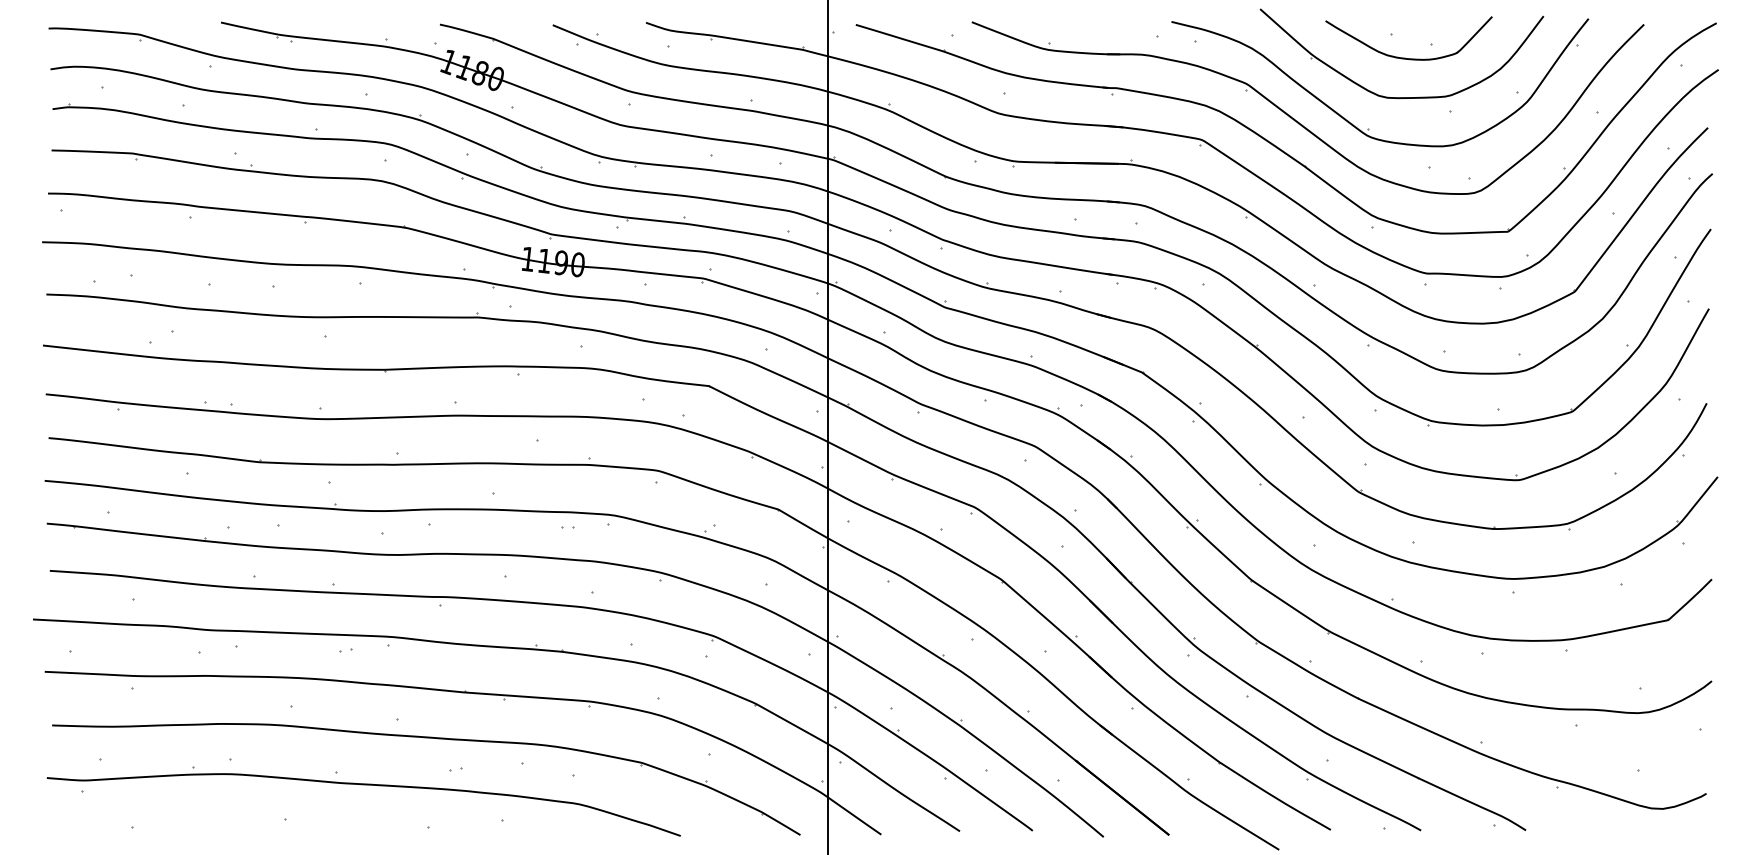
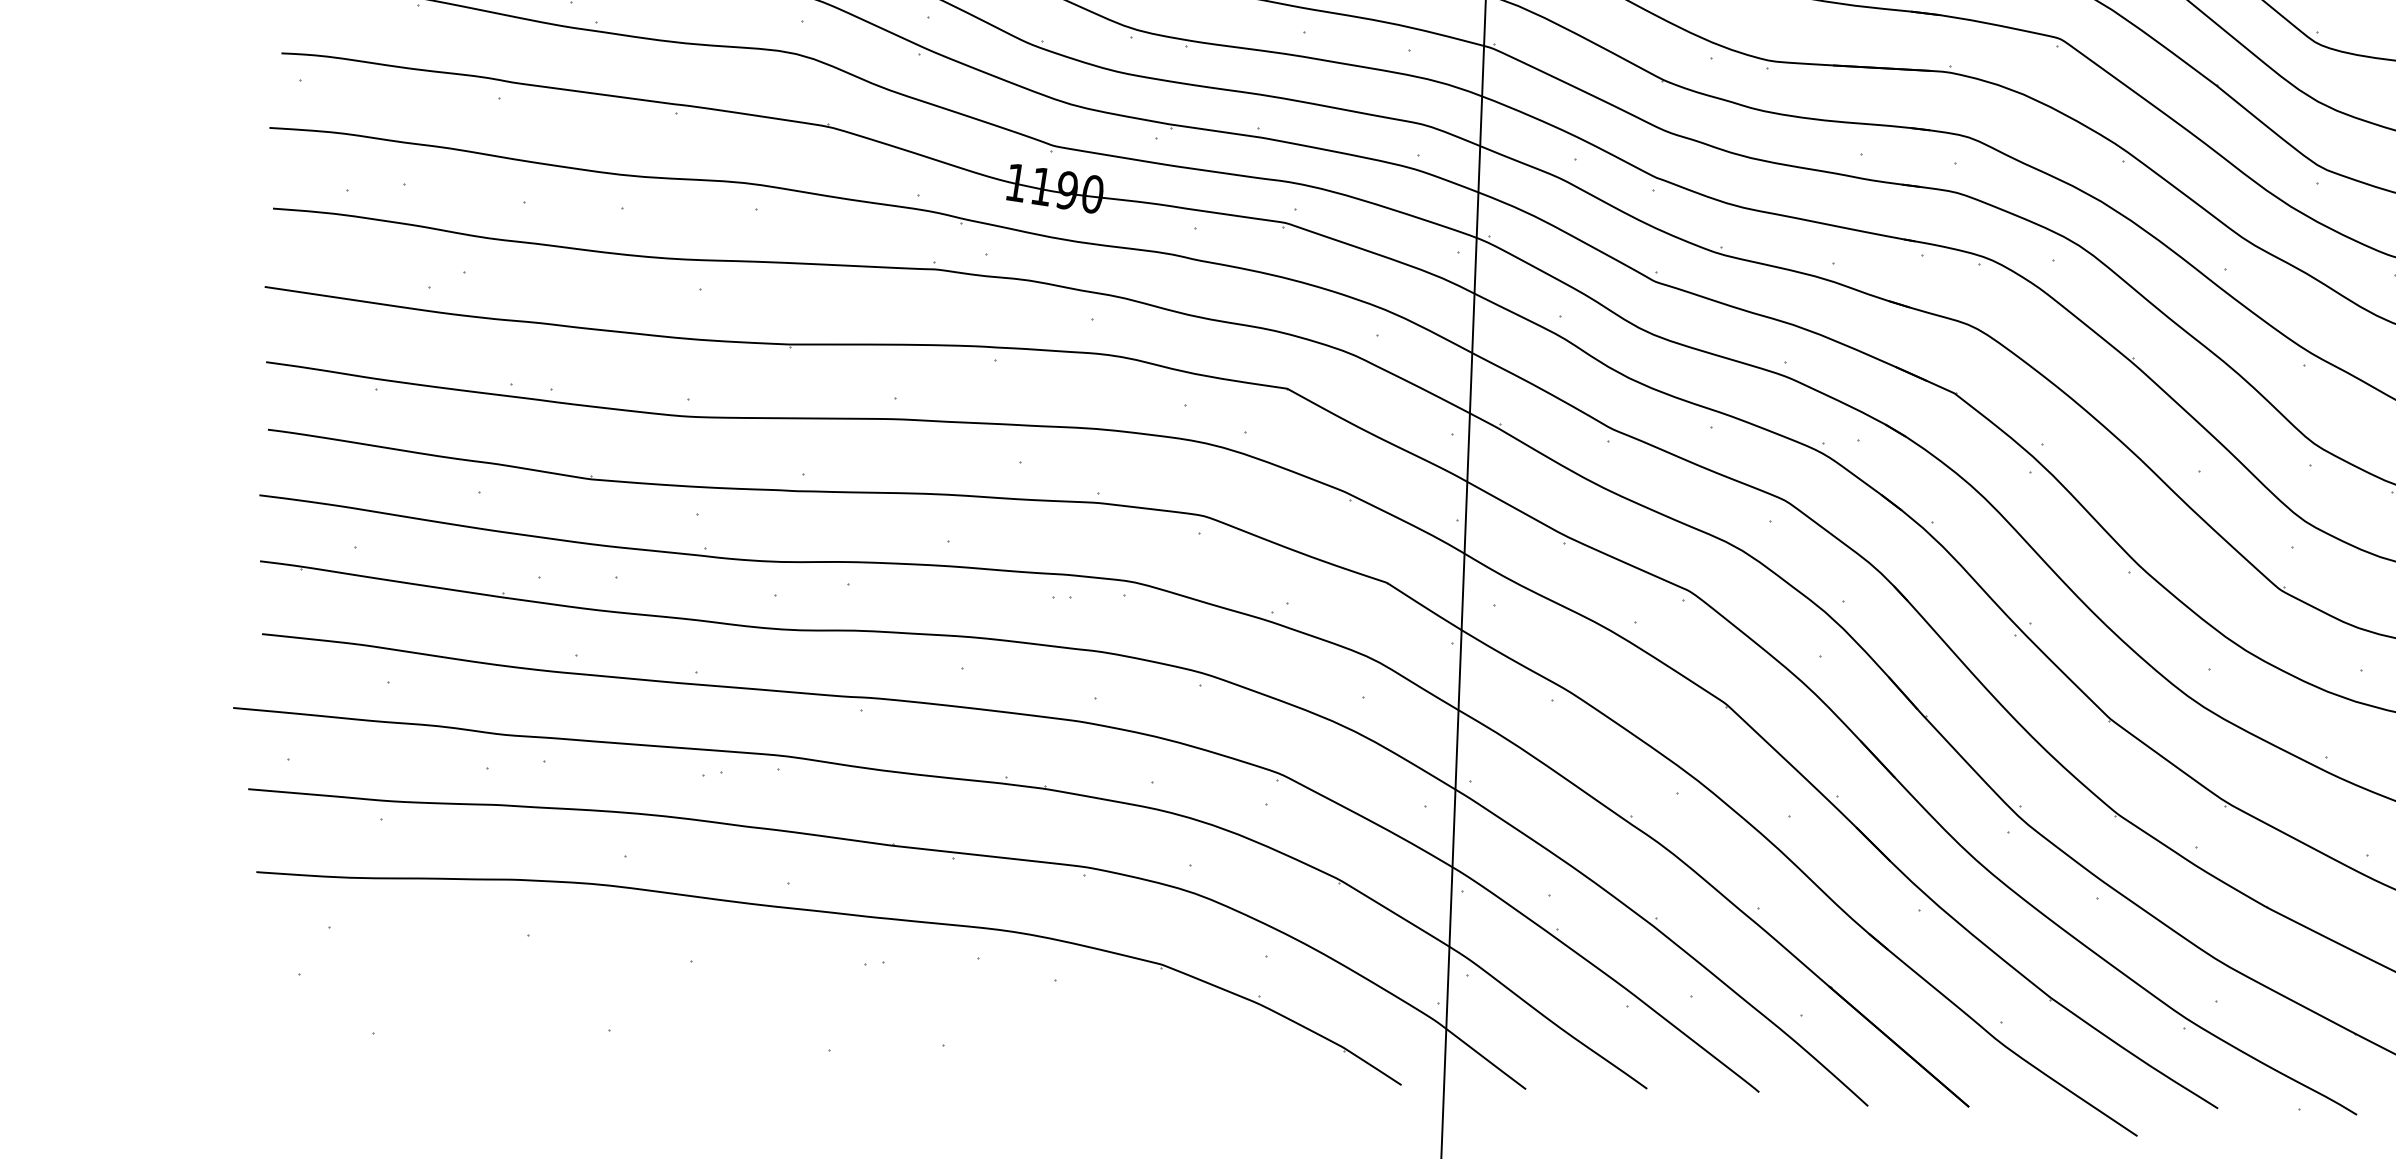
part: (363, 785) -> (731, 982), removed

